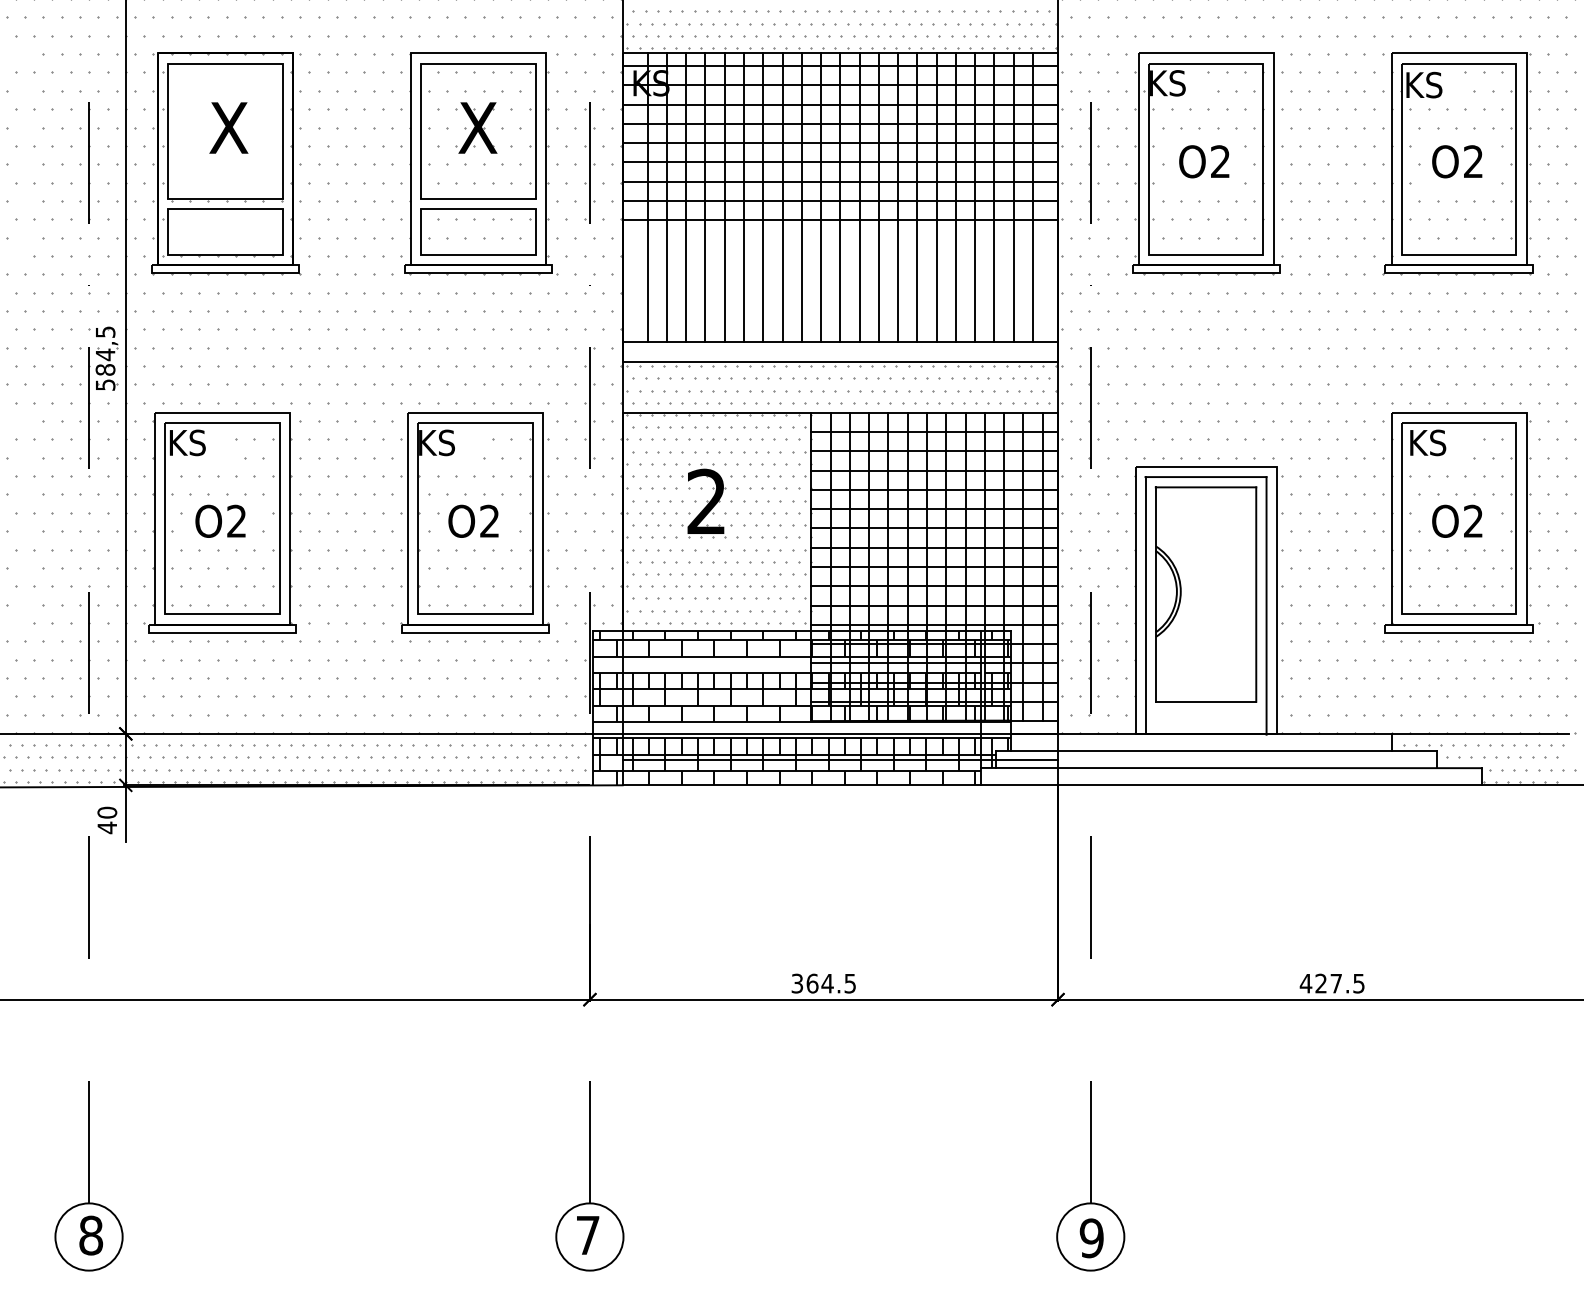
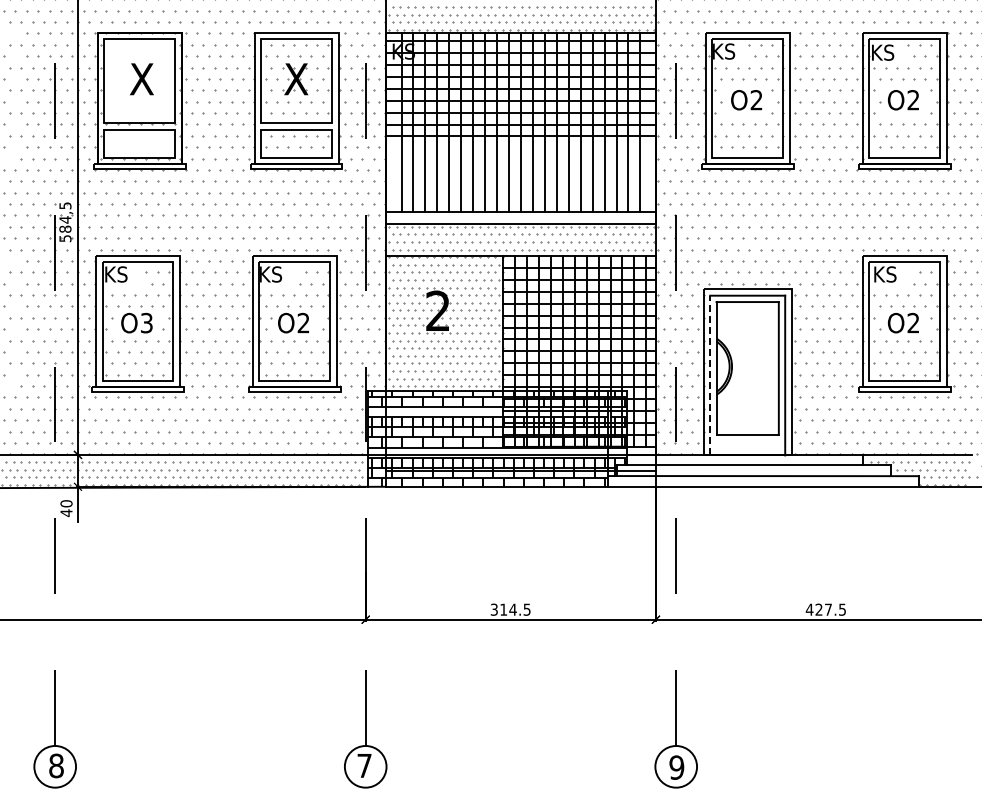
text: (236, 521) -> (146, 323), O2 -> O3
line: (1146, 605) -> (710, 375), solid -> dashed
text: (812, 983) -> (503, 609), 364.5 -> 314.5

